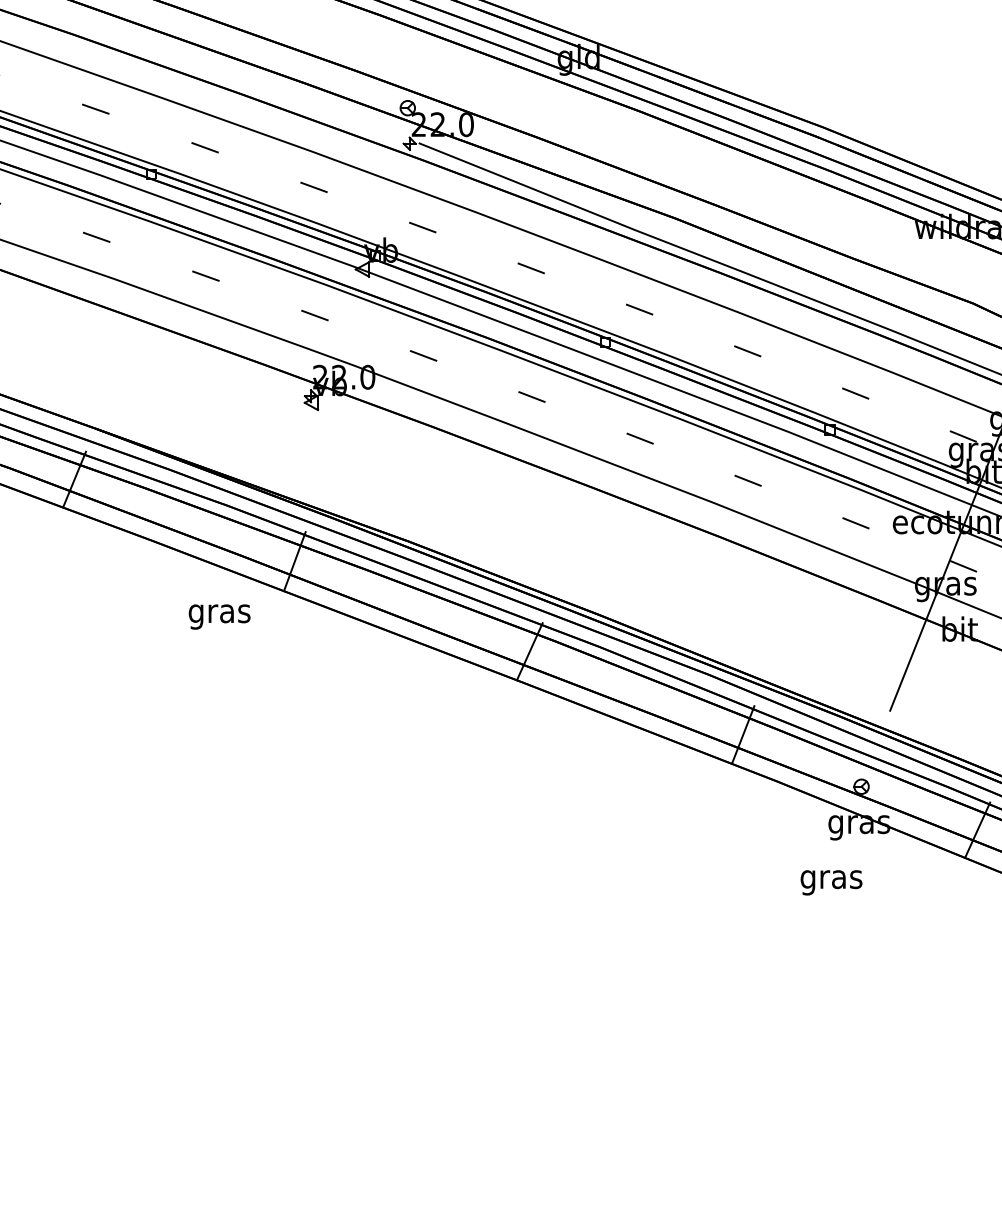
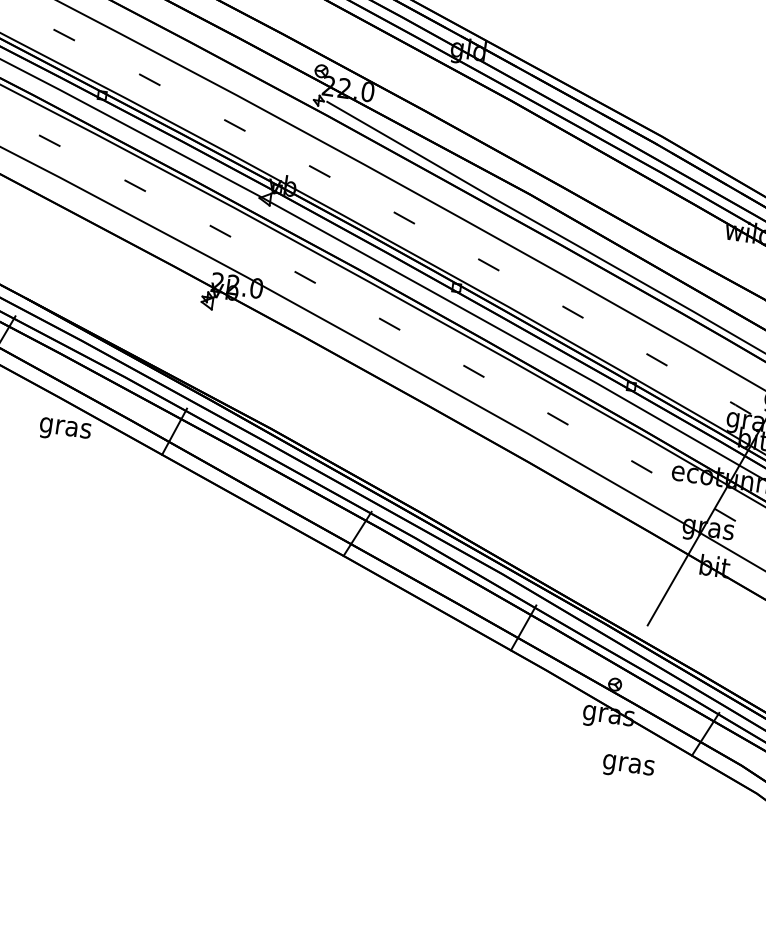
text: (219, 616) -> (65, 430), moved
text: (831, 882) -> (628, 767), moved

